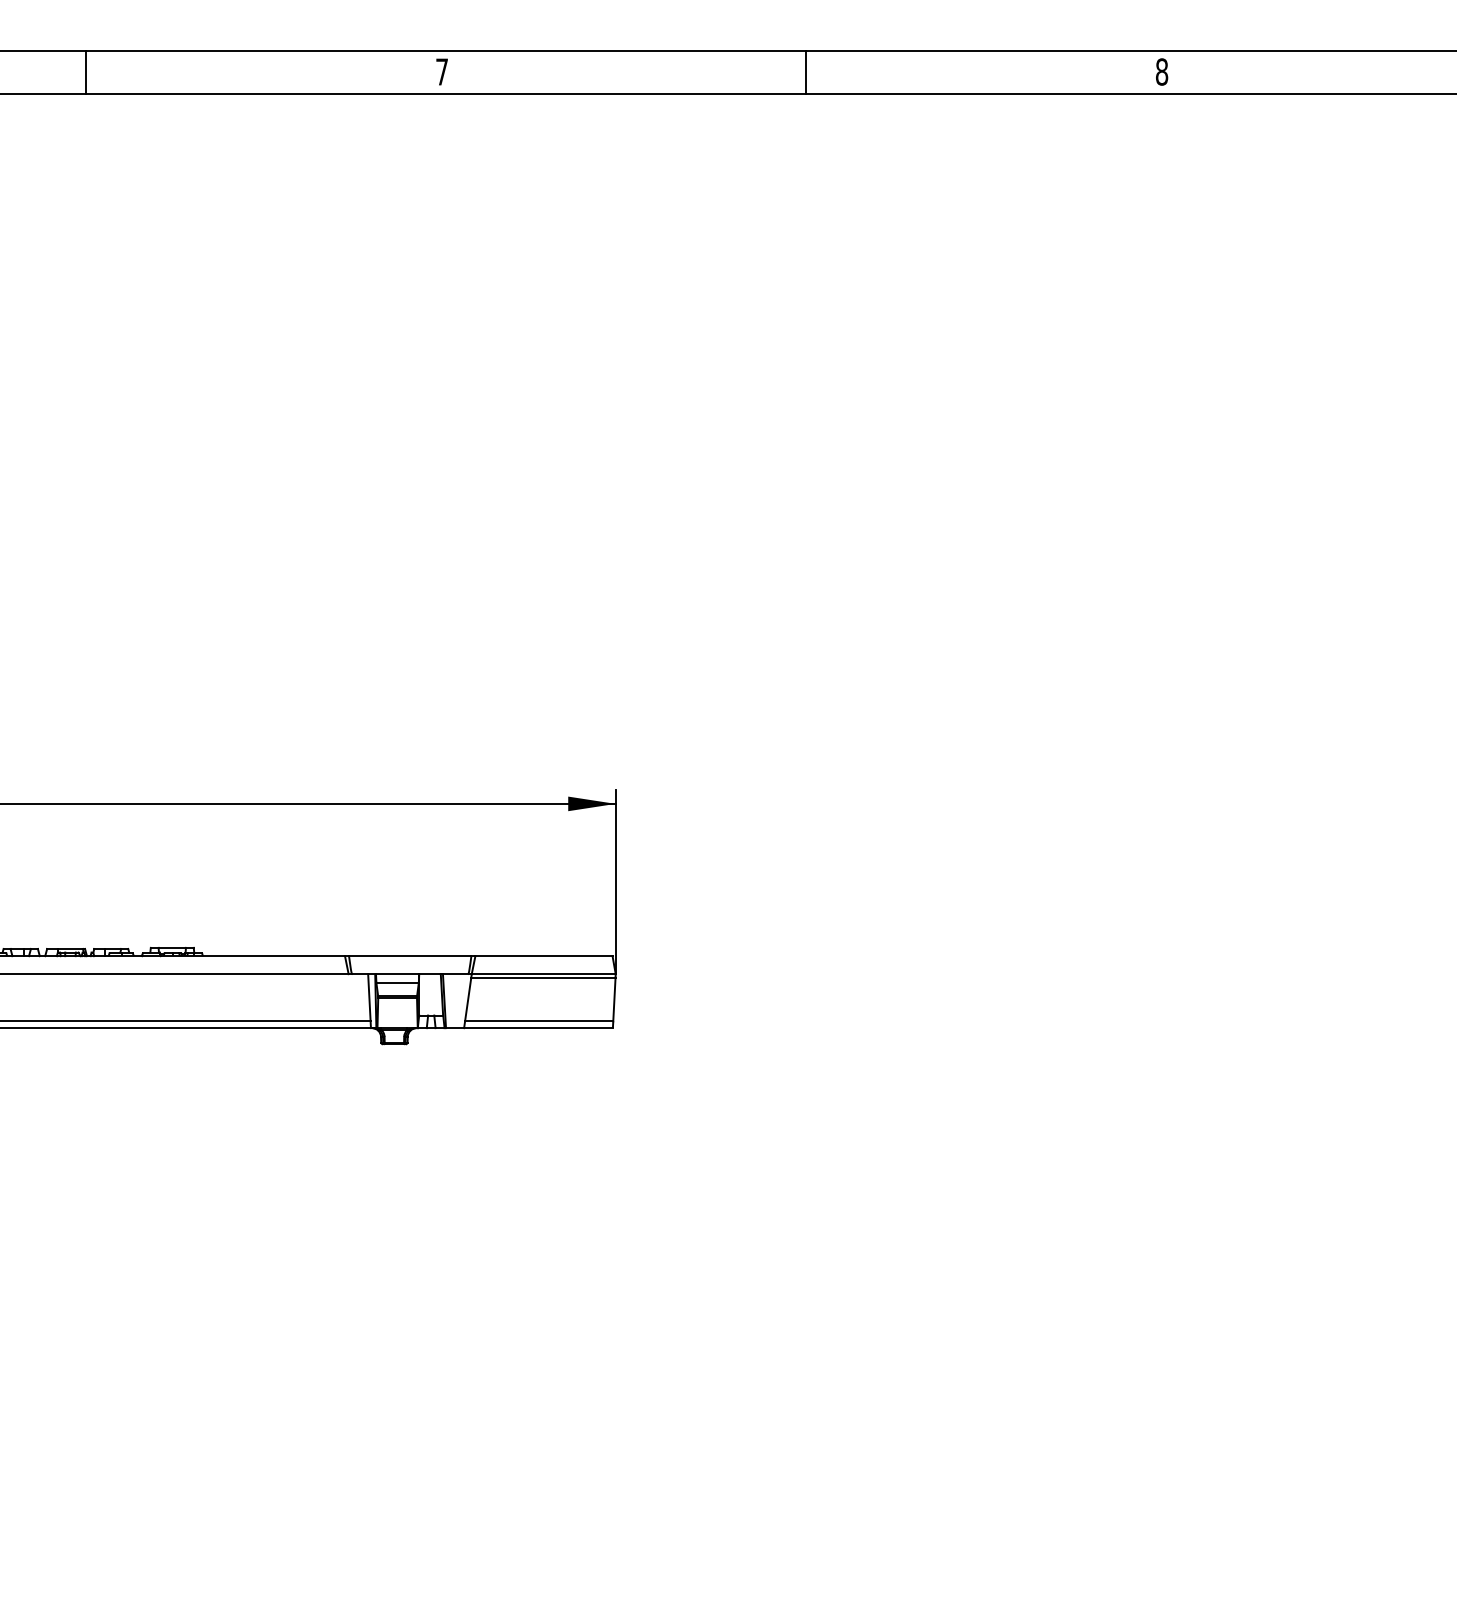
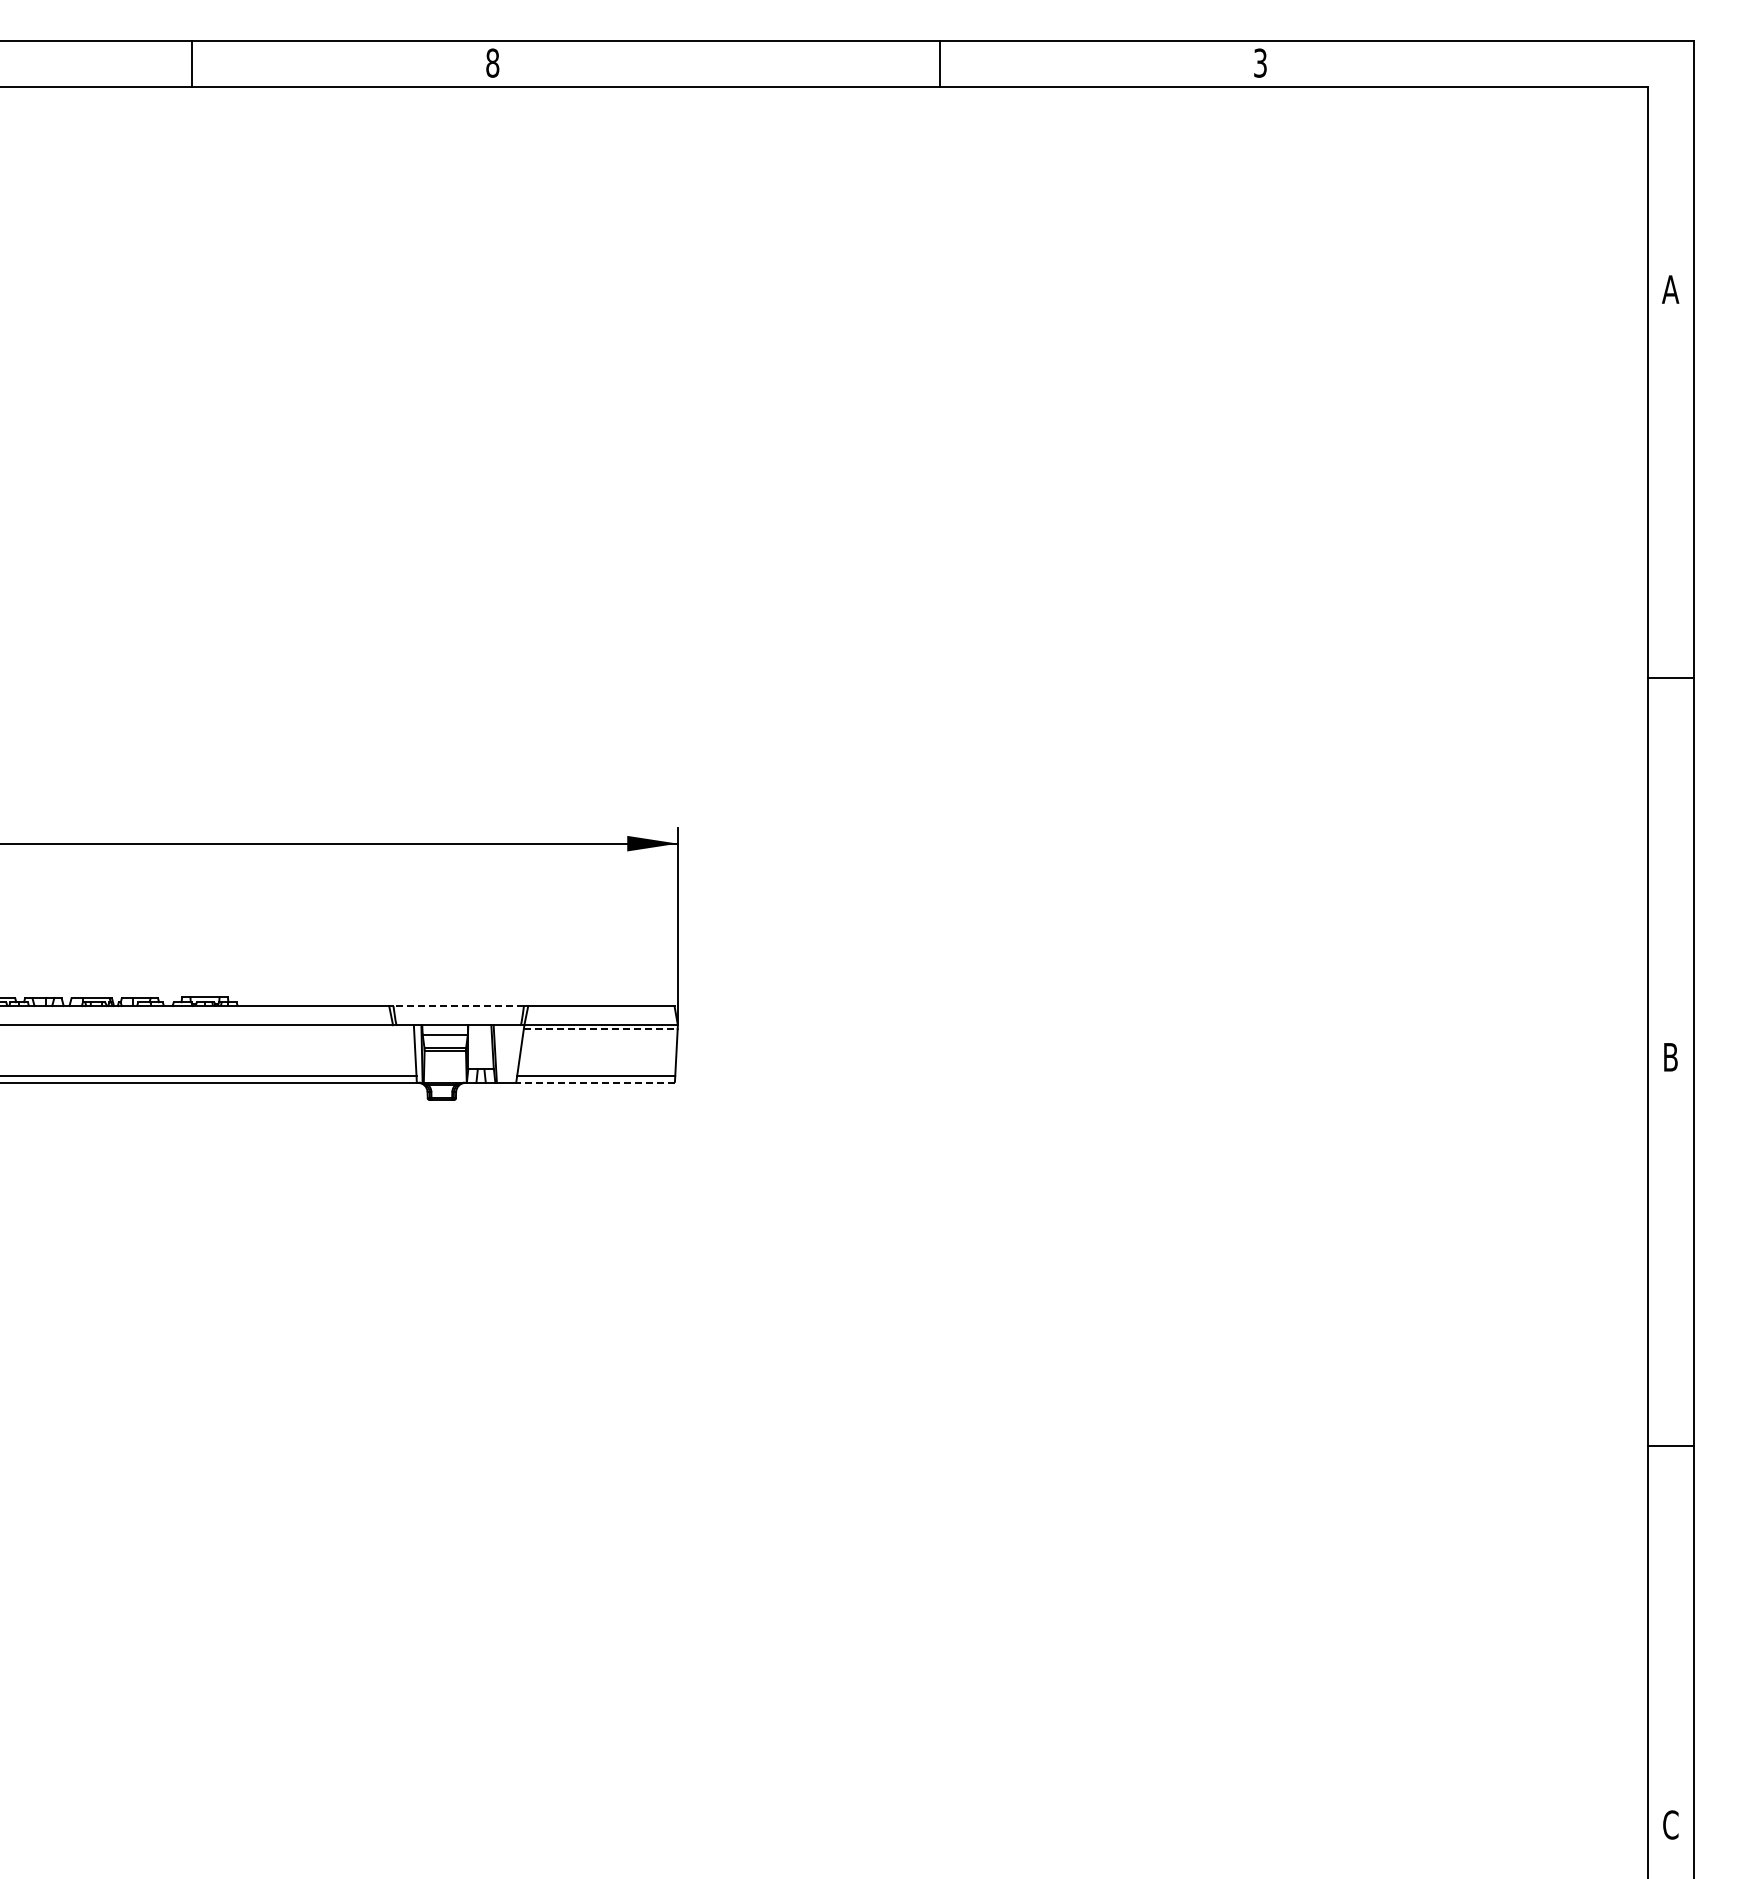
text: (441, 71) -> (492, 62), 7 -> 8
text: (1162, 71) -> (1260, 62), 8 -> 3
line: (85, 72) -> (191, 63), moved
line: (805, 72) -> (940, 63), moved
line: (410, 956) -> (458, 1006), solid -> dashed
line: (543, 978) -> (600, 1029), solid -> dashed
line: (538, 1027) -> (595, 1082), solid -> dashed

